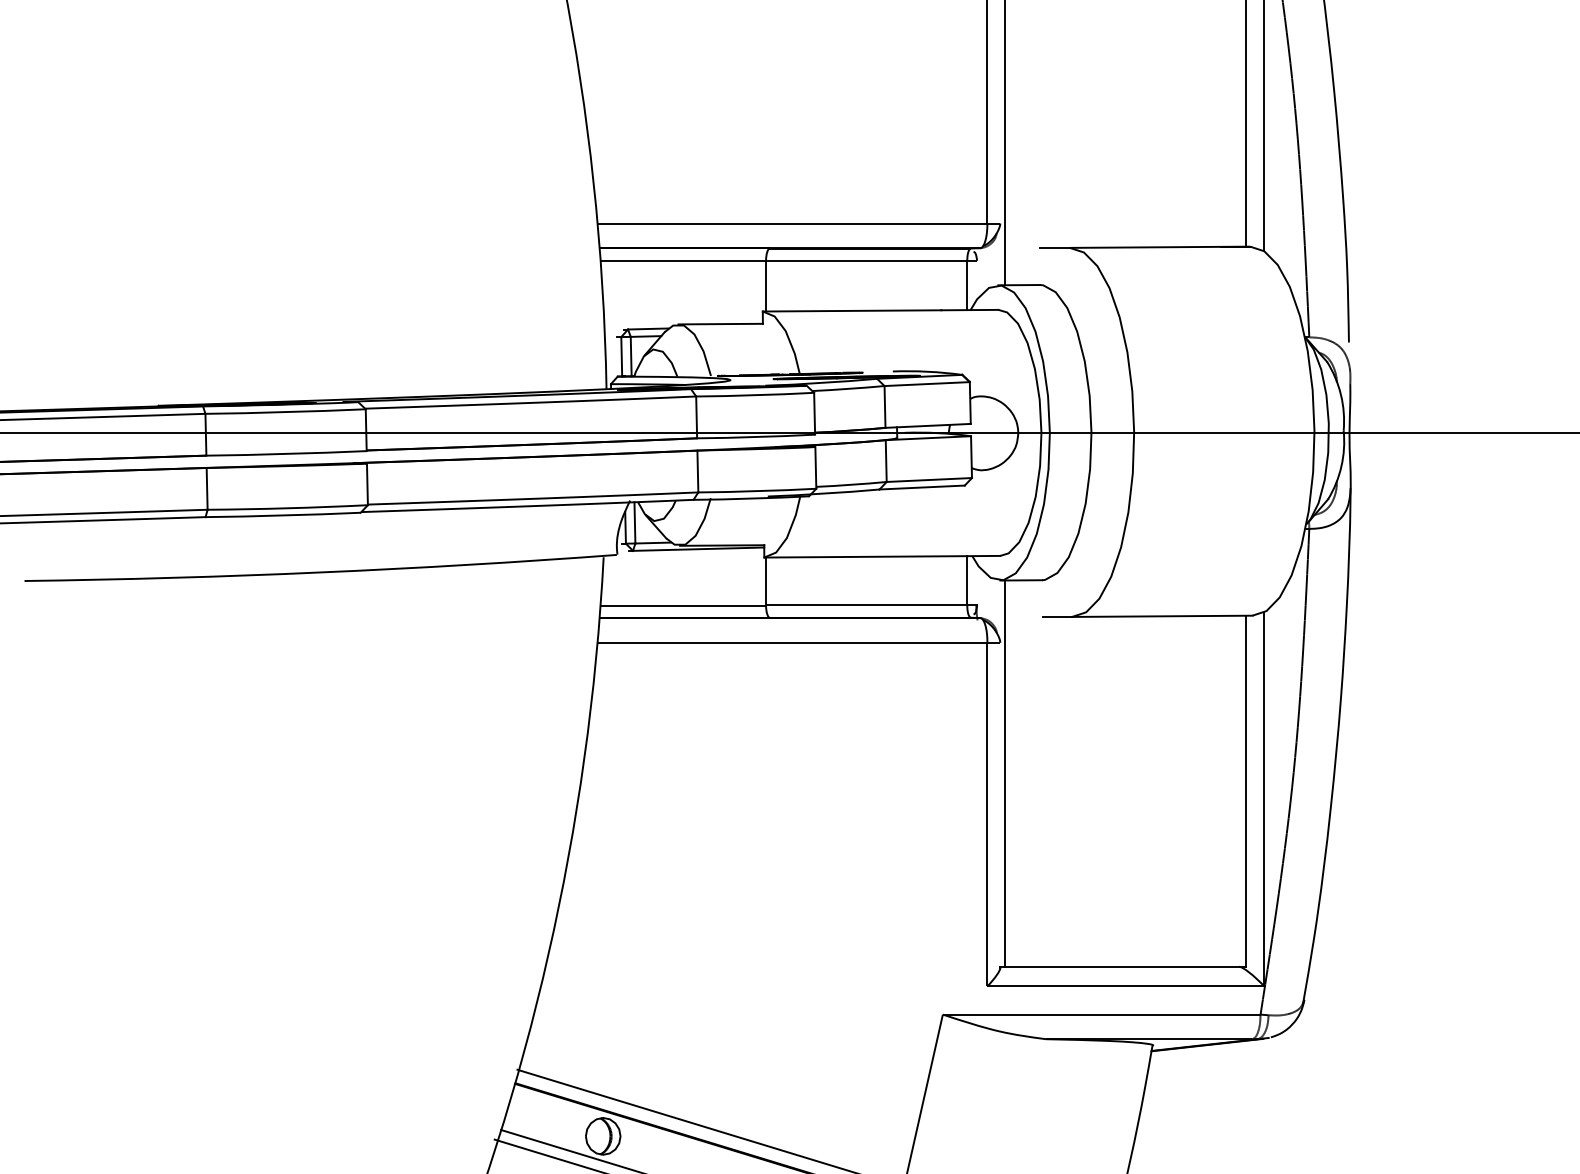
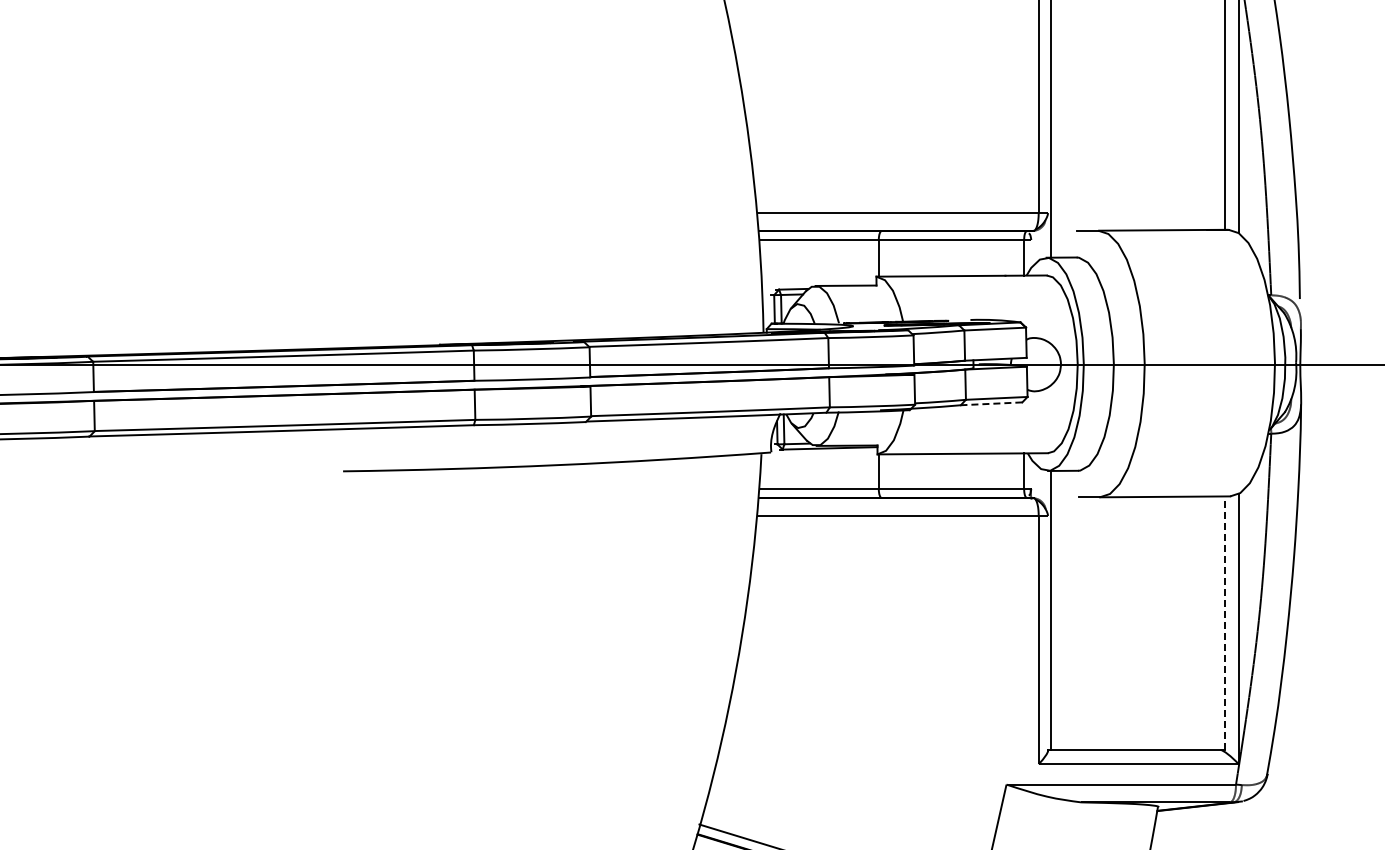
line: (922, 487) -> (991, 403), solid -> dashed
line: (1245, 791) -> (1225, 623), solid -> dashed

